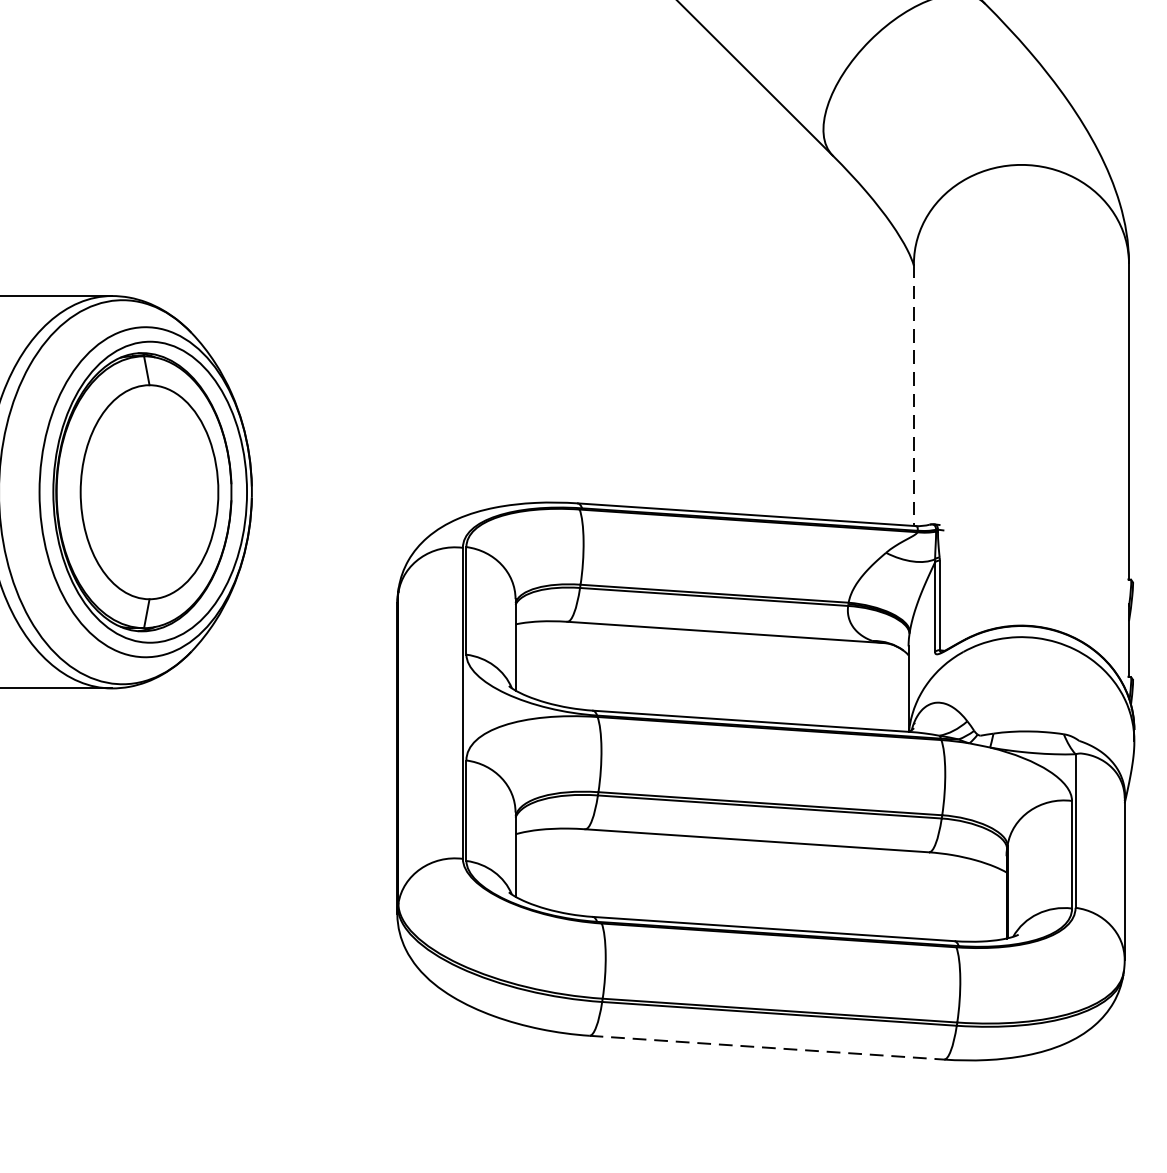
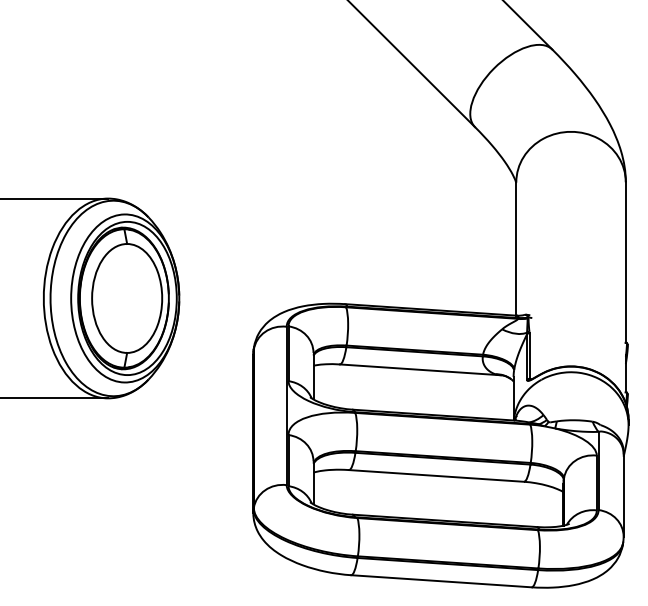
line: (914, 394) -> (516, 248), dashed -> solid
line: (766, 1048) -> (441, 581), dashed -> solid

